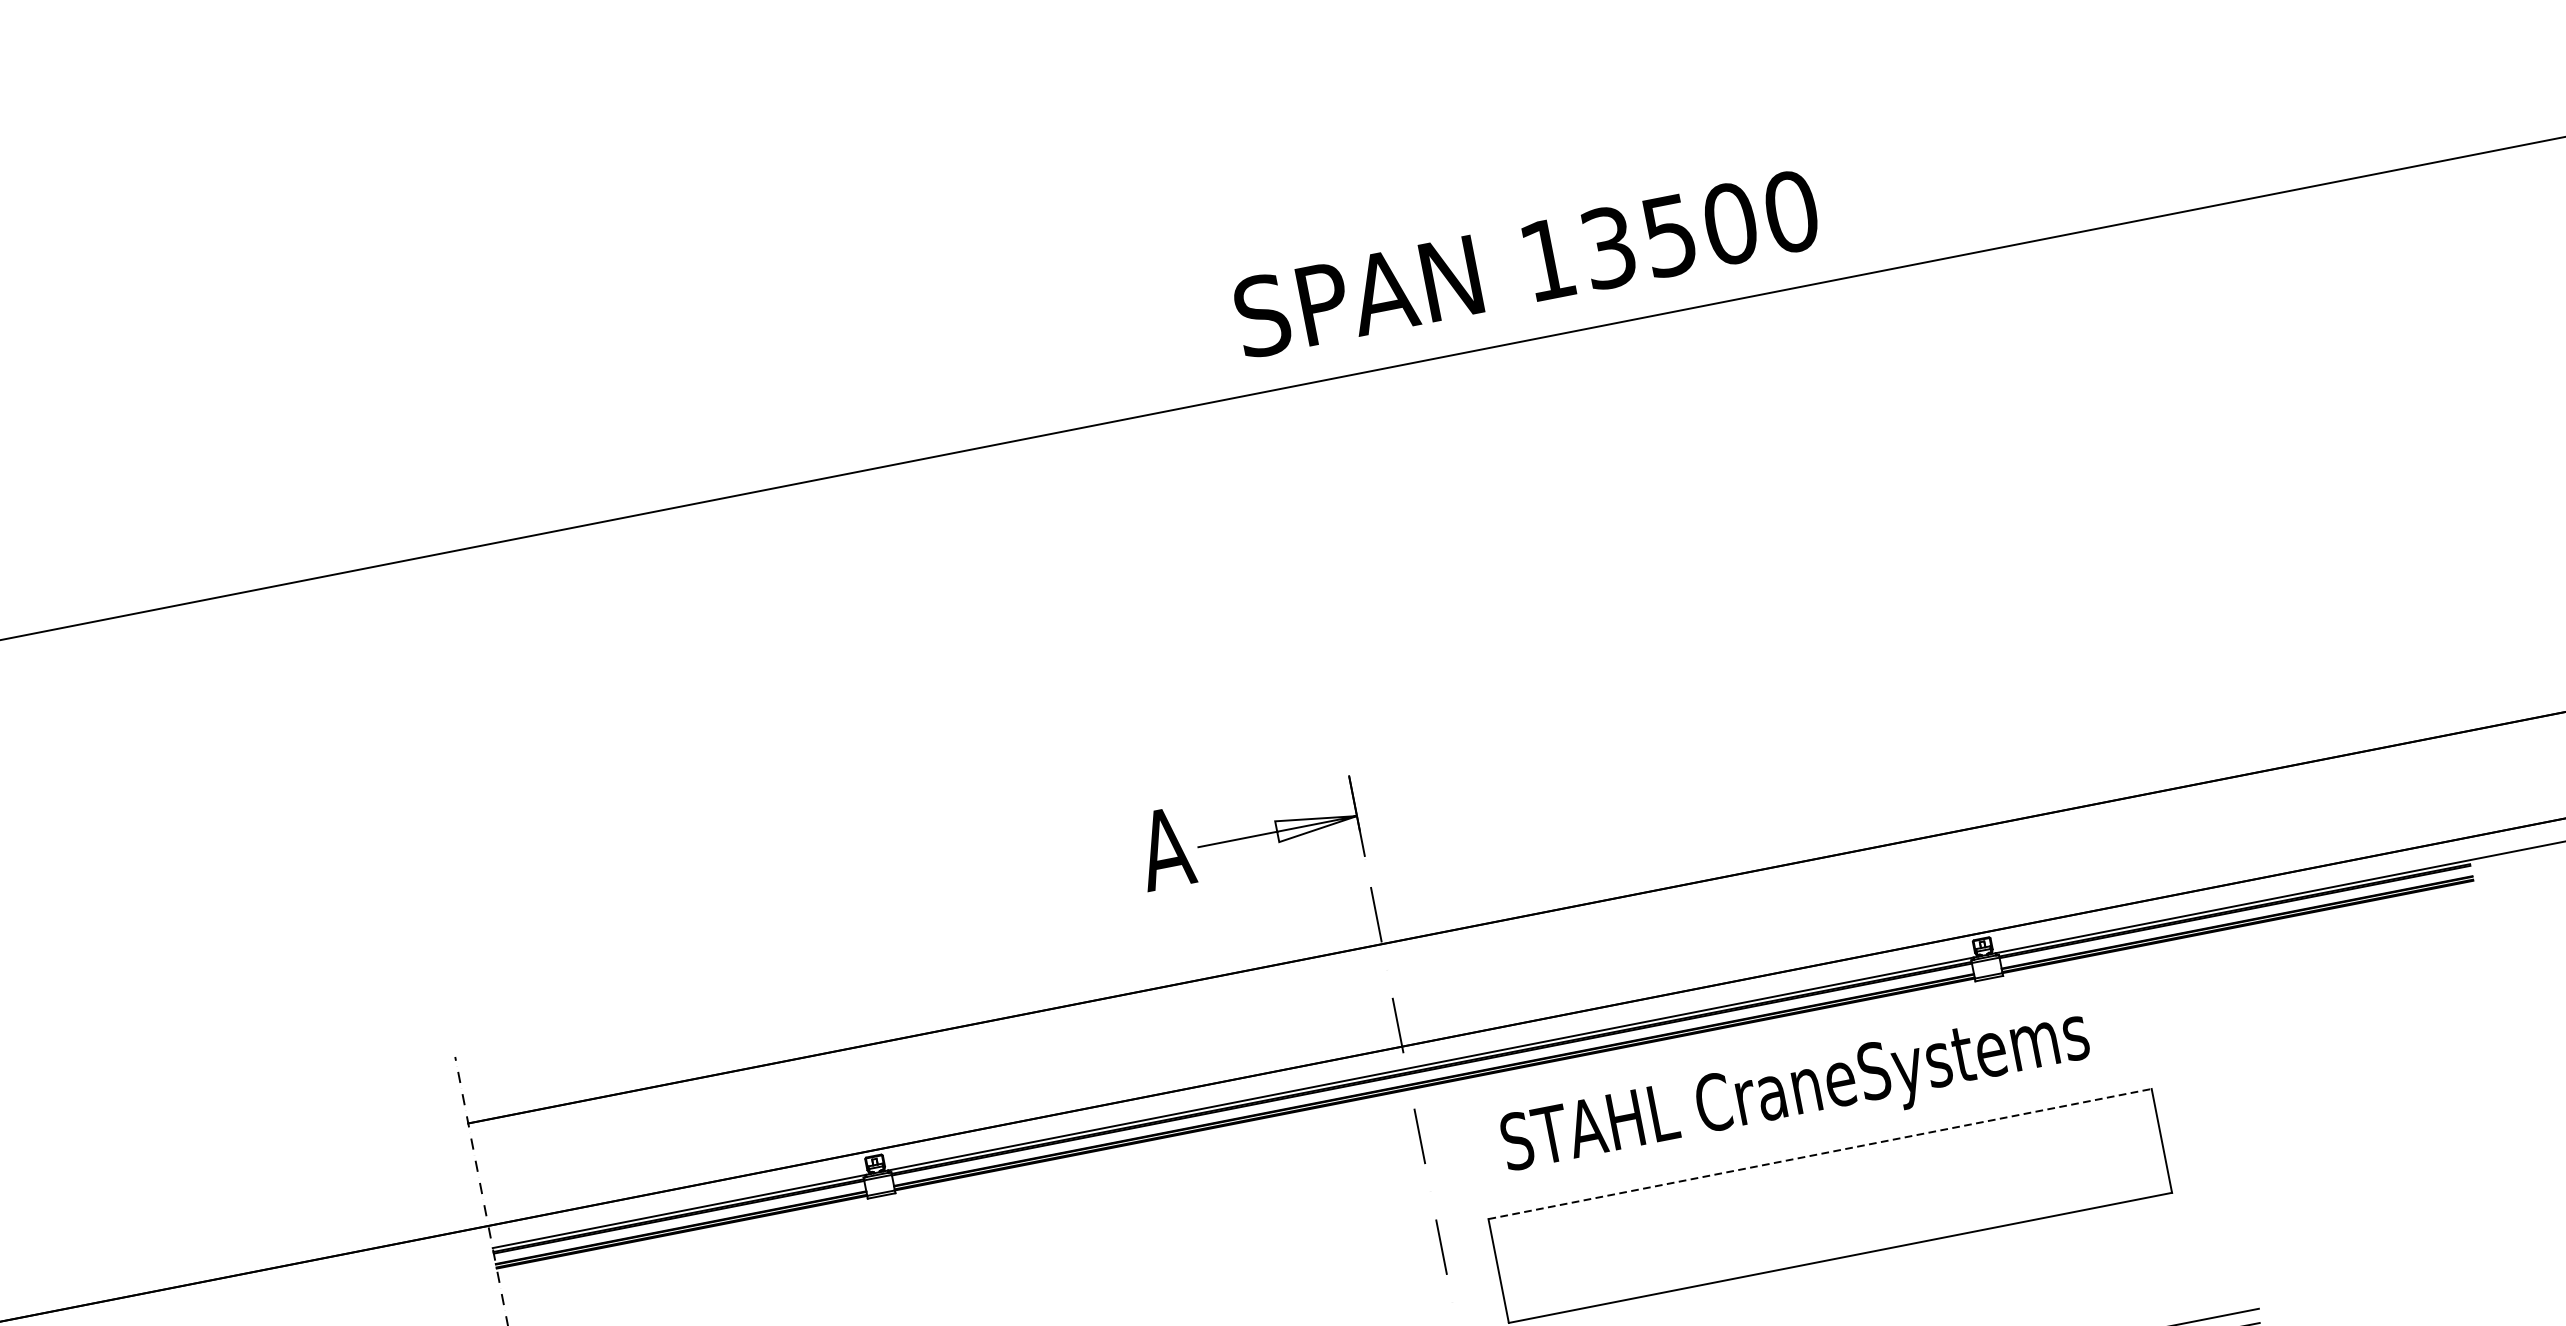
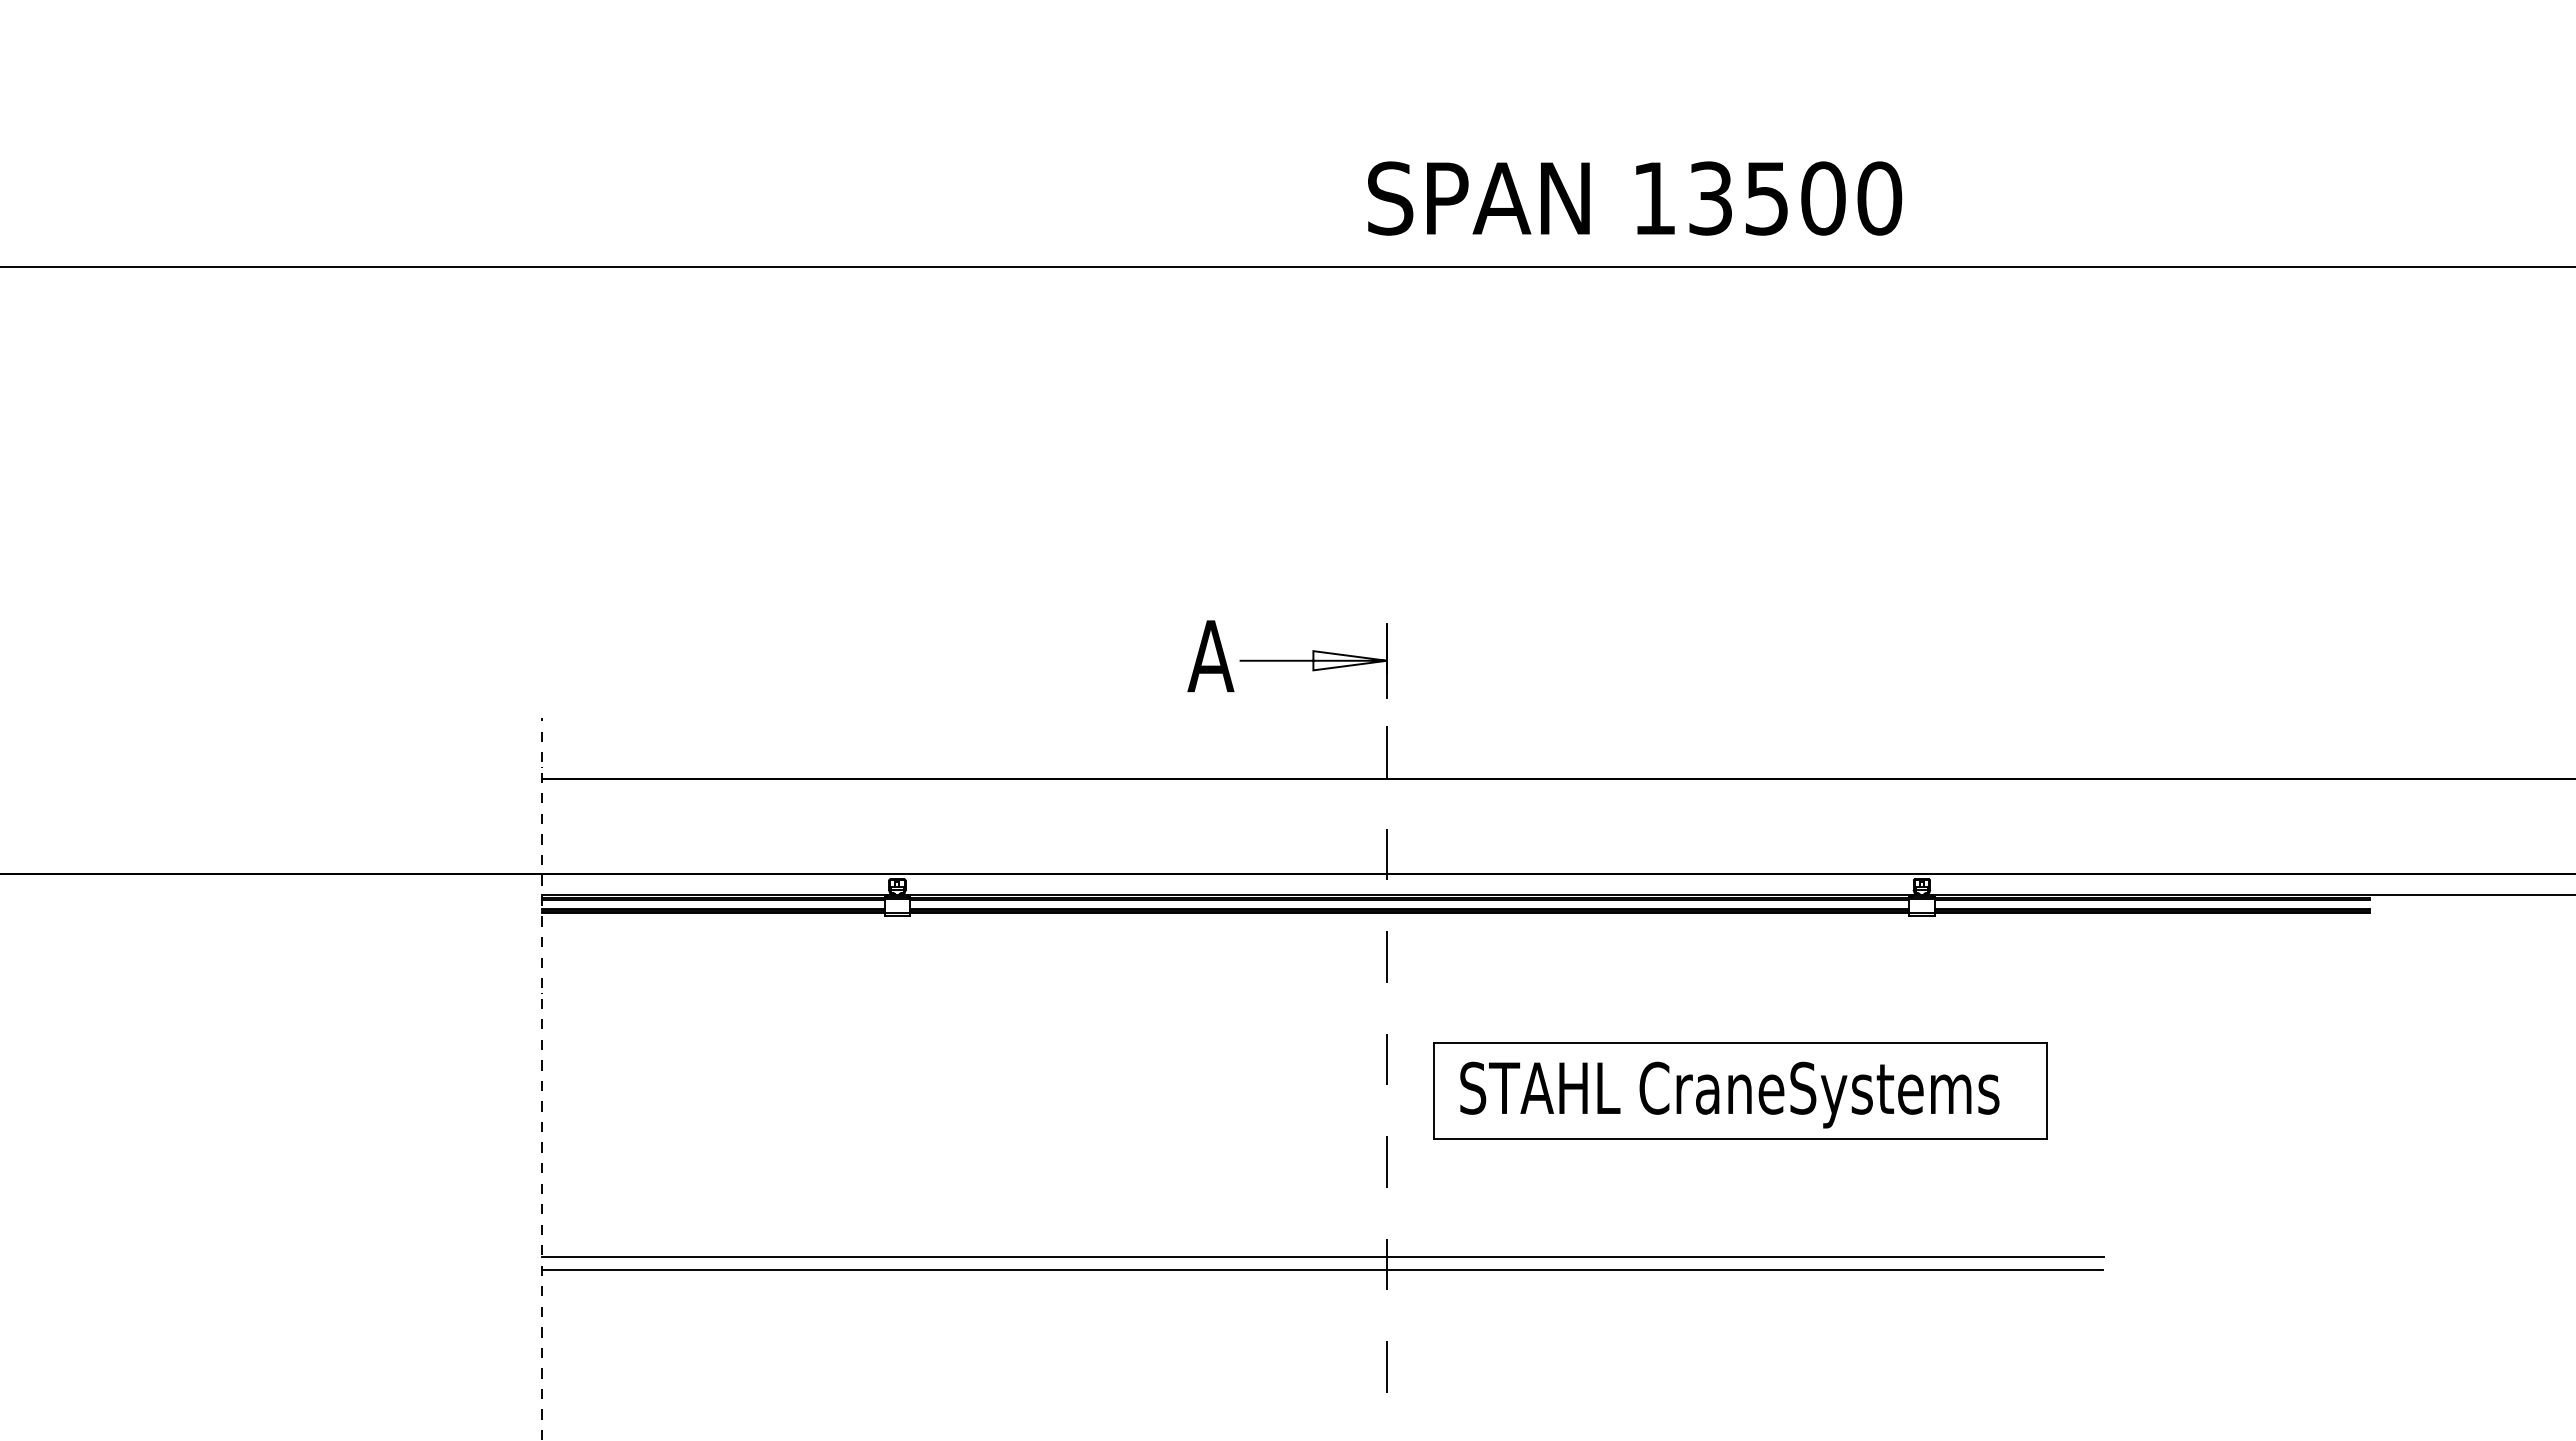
text: (1795, 1093) -> (1729, 1094), moved
line: (1819, 1153) -> (1740, 1042), dashed -> solid

